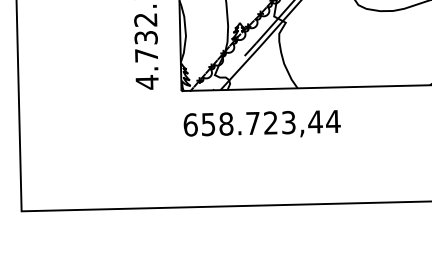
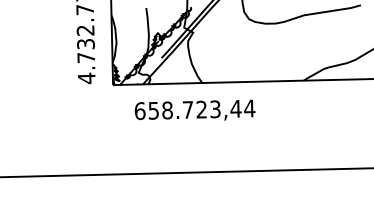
text: (261, 122) -> (194, 109), moved

